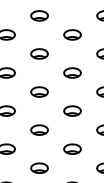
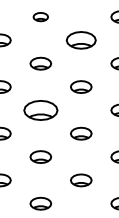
part: (39, 15) -> (40, 16), size x0.7
part: (72, 34) -> (81, 39), size x1.4
part: (39, 91) -> (40, 109), size x1.6

